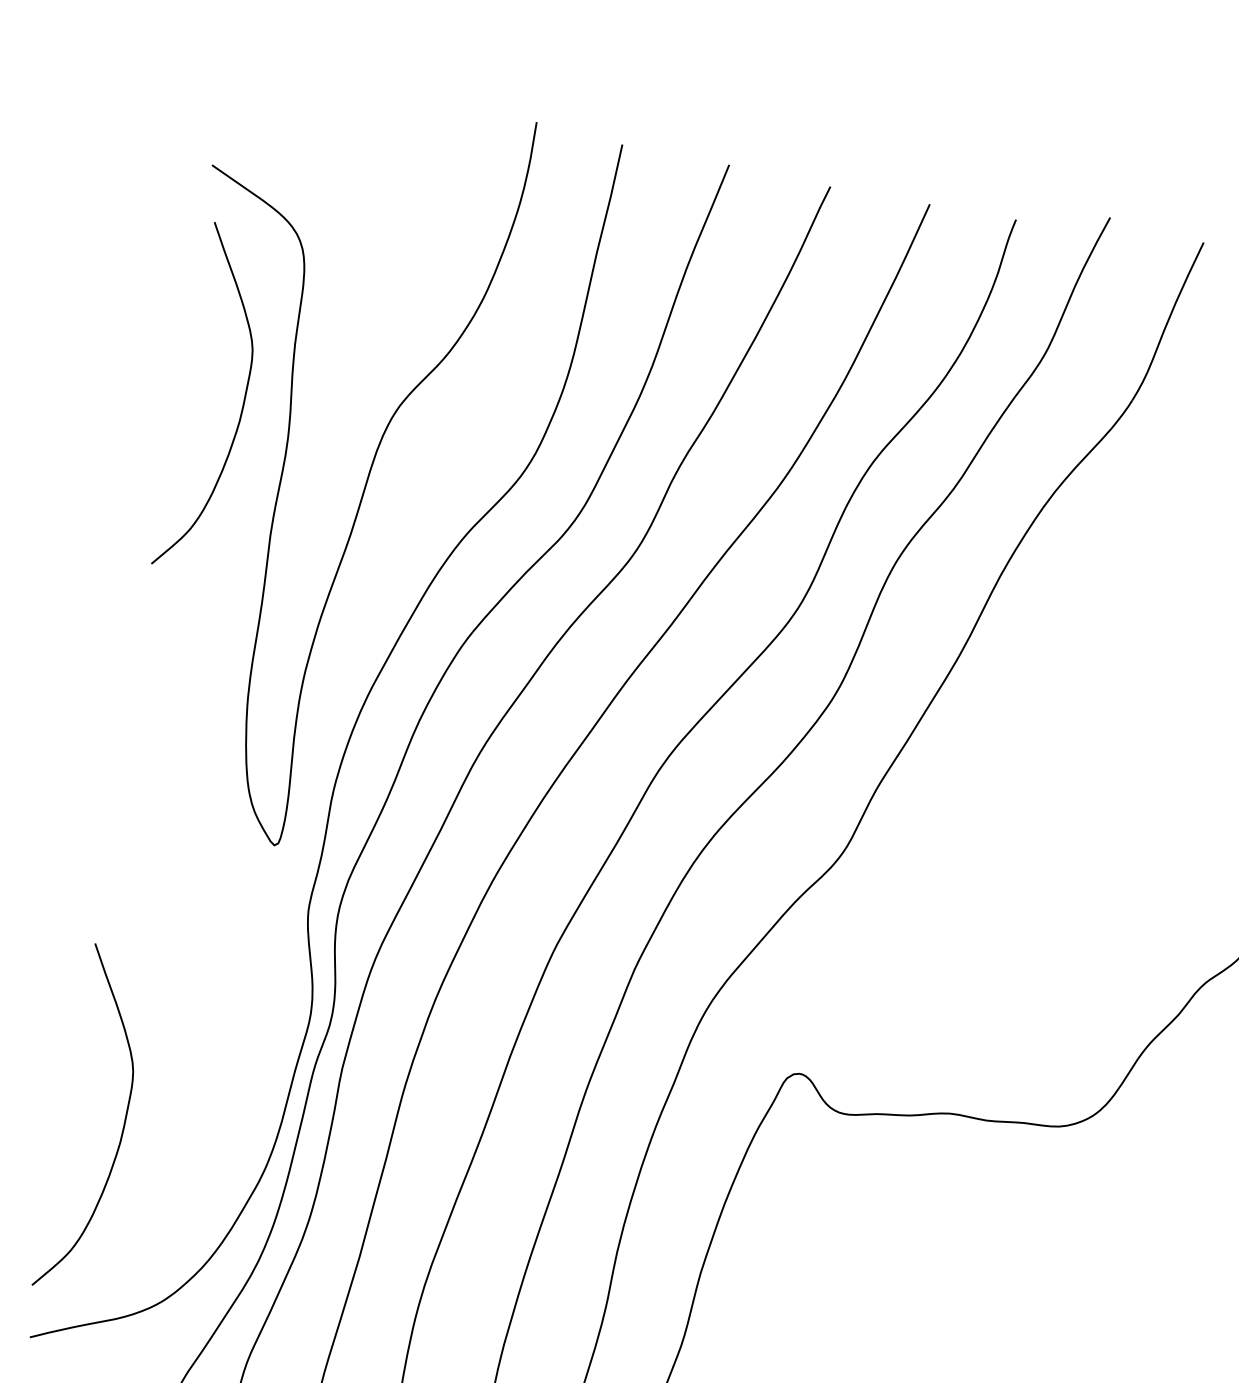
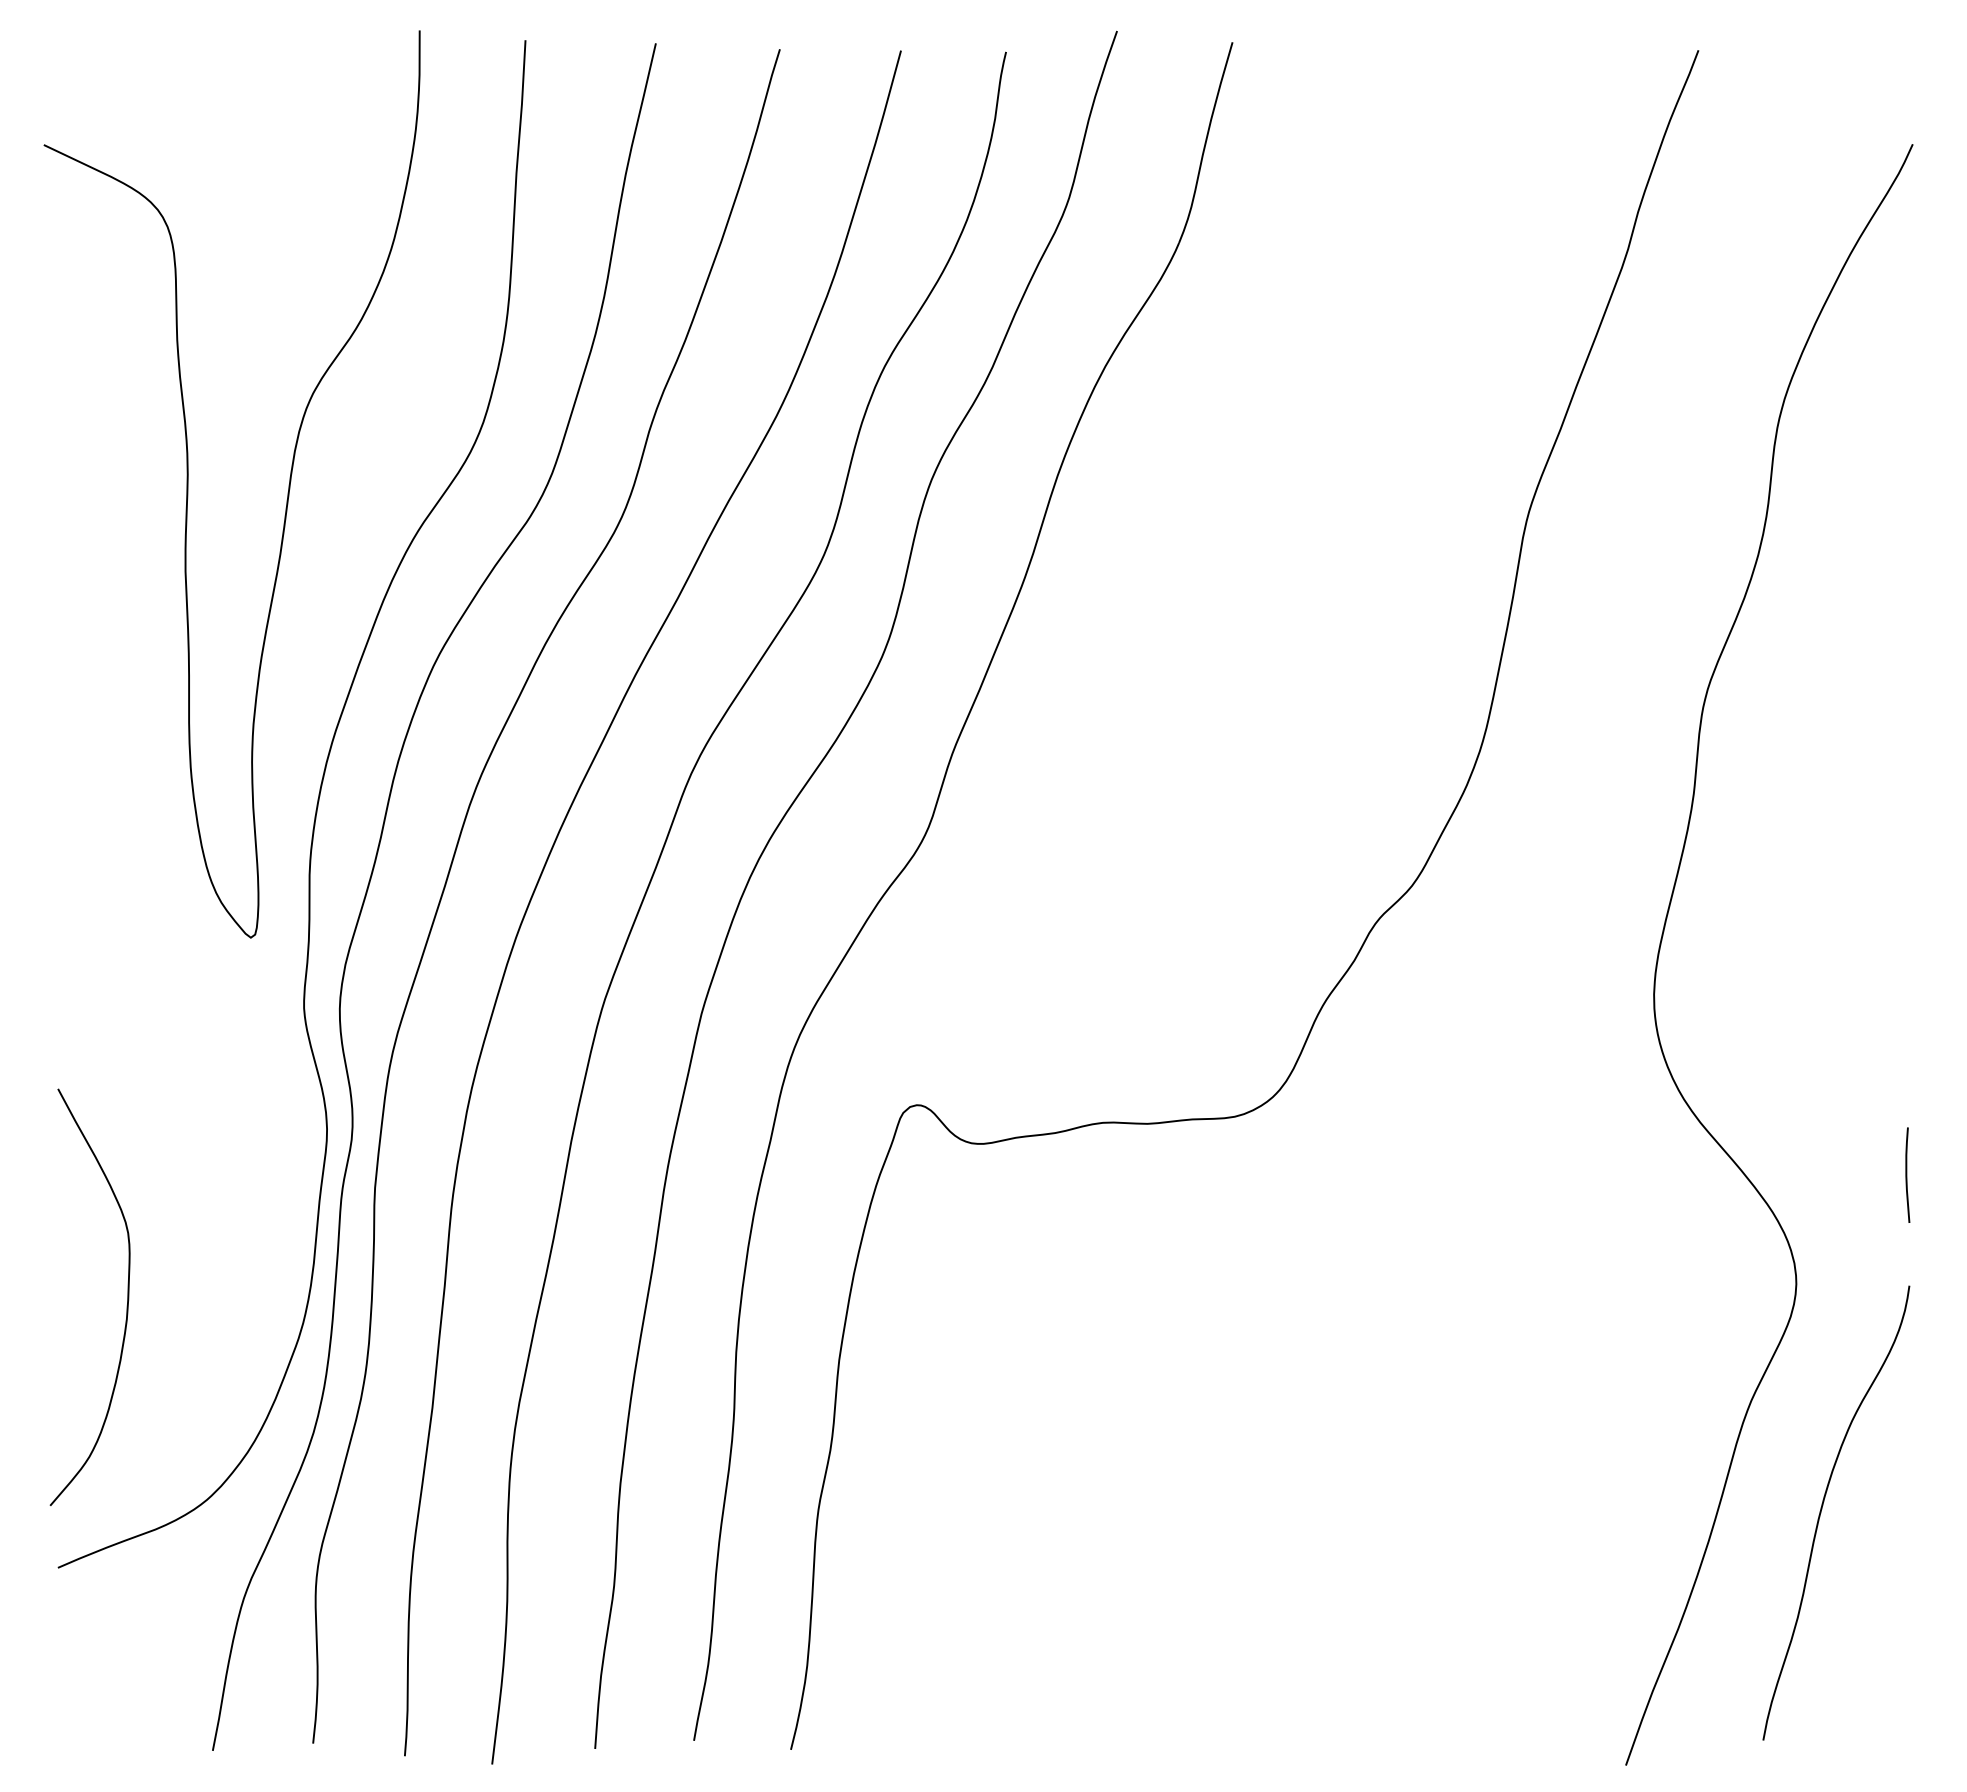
curve: (243, 402) -> (127, 419), removed

